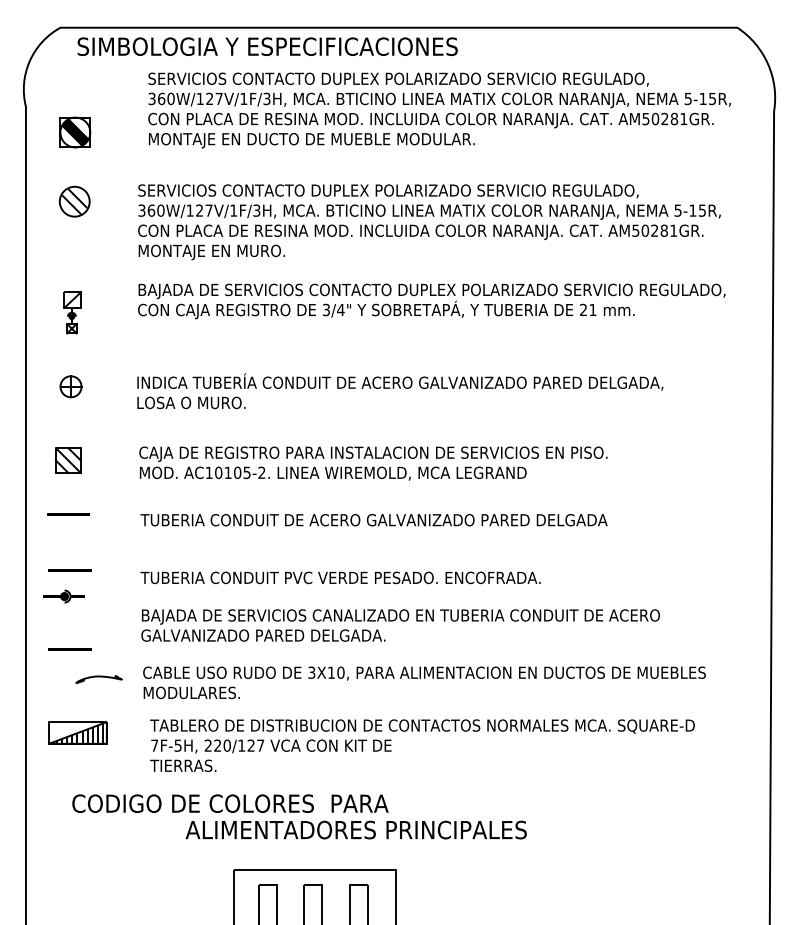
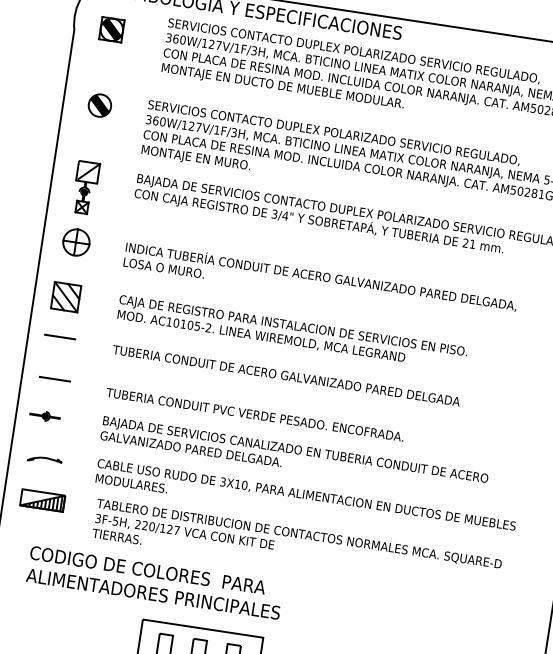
part: (75, 132) -> (111, 29), moved
fill: (74, 201) -> (99, 105), added
part: (72, 312) -> (85, 187), size x1.67
part: (70, 386) -> (76, 242), size x1.67
part: (68, 460) -> (66, 297), size x1.43
part: (63, 596) -> (44, 416), moved
line: (69, 649) -> (45, 437), removed
curve: (98, 677) -> (44, 458), moved
text: (154, 745) -> (98, 518), 7F-5H, -> 3F-5H,
text: (355, 829) -> (152, 593), moved

